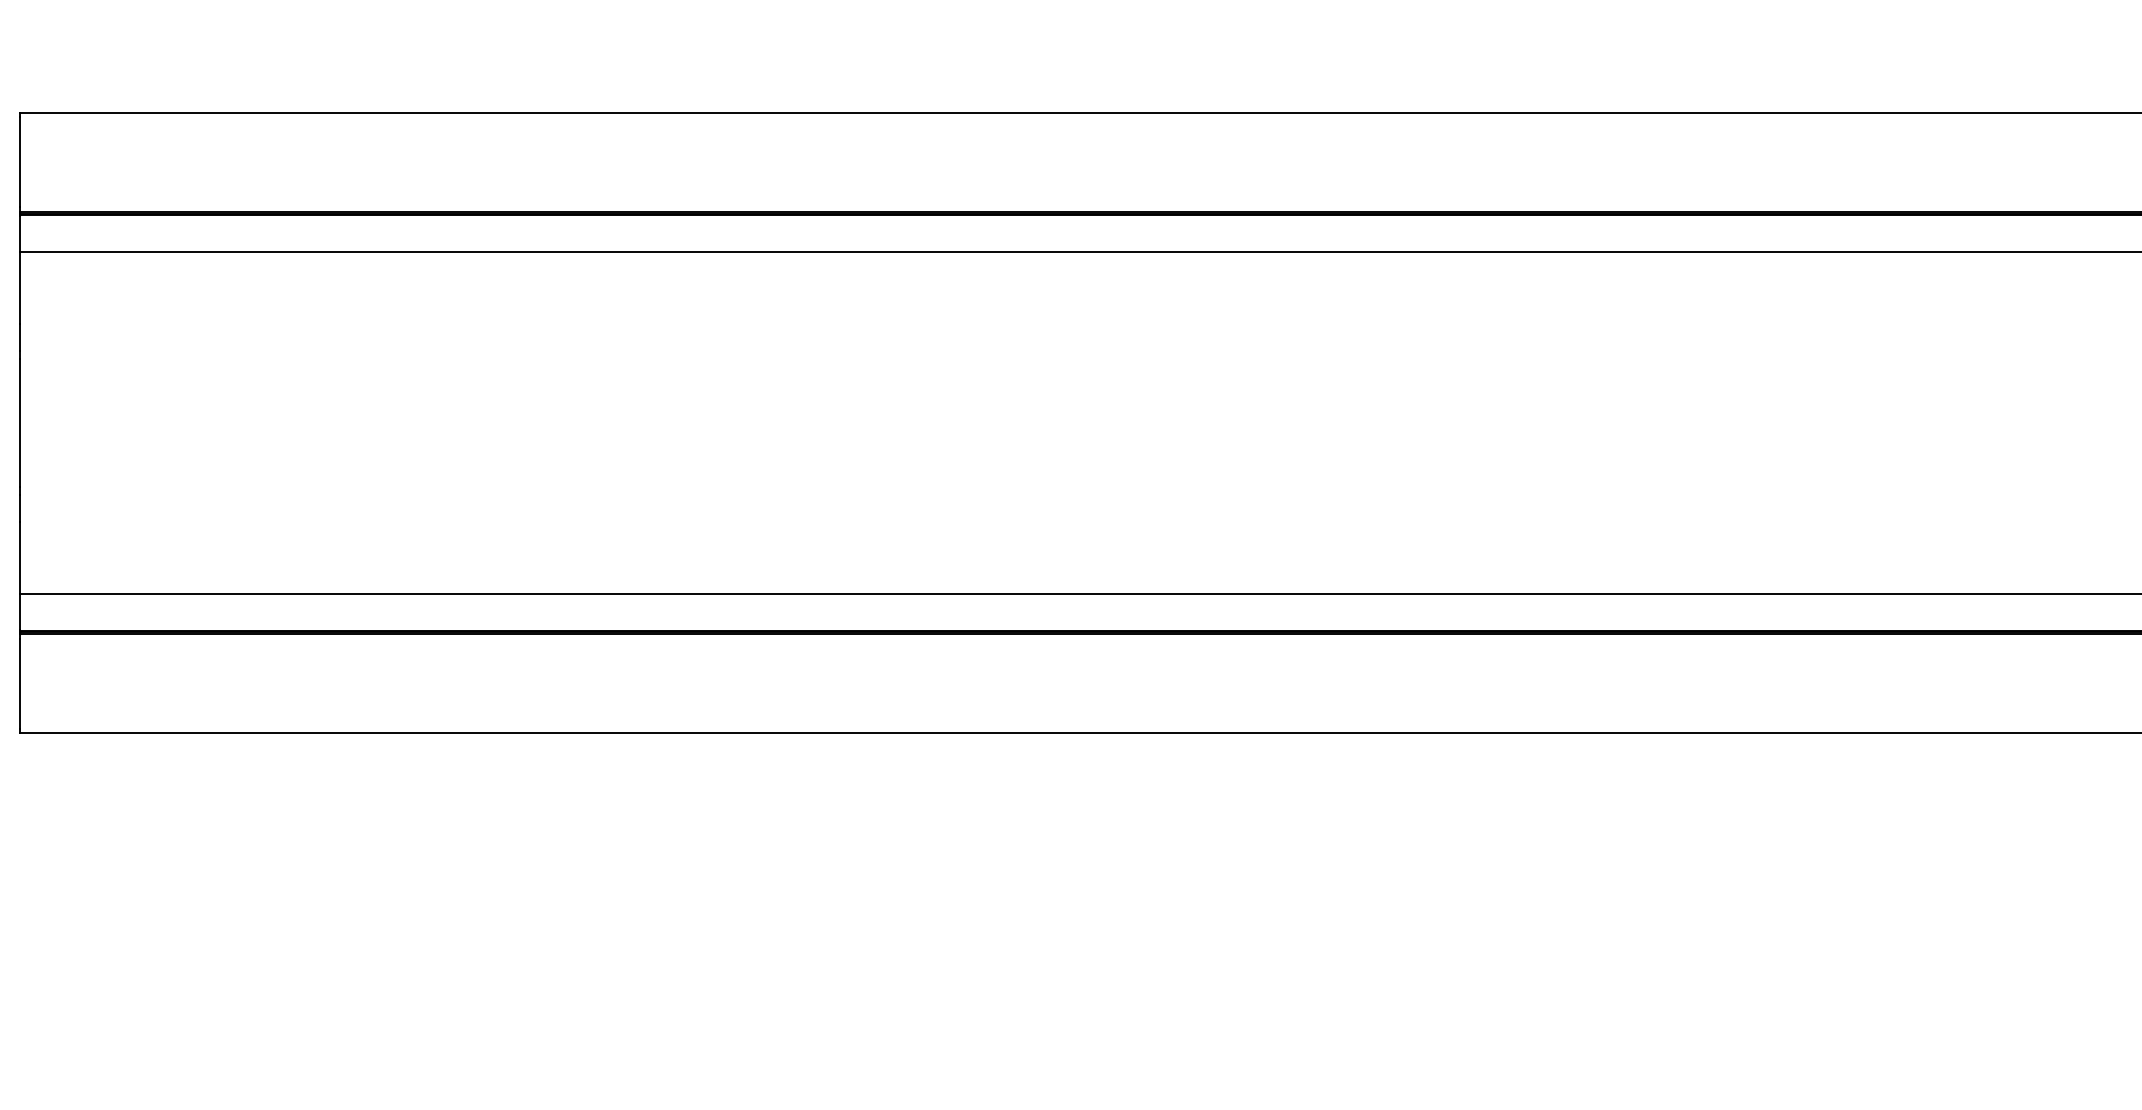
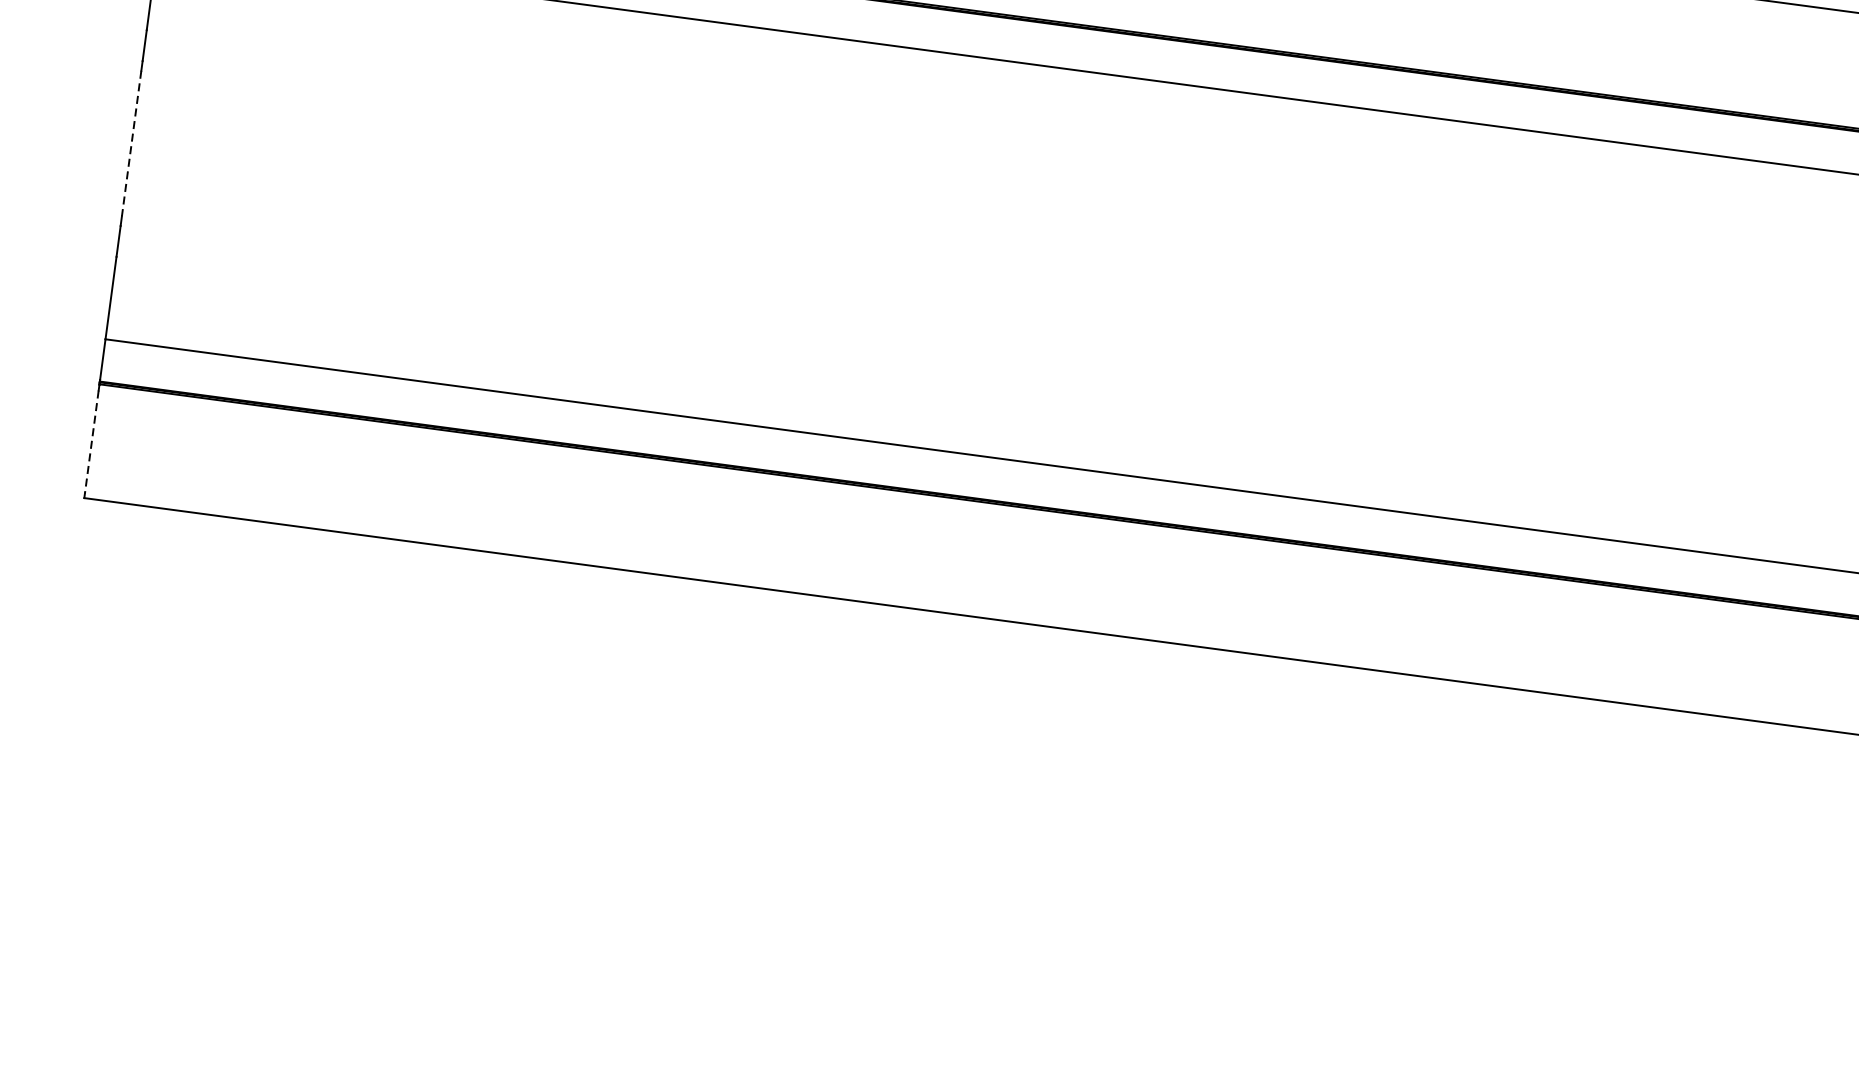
line: (20, 423) -> (131, 144), solid -> dashed
line: (20, 684) -> (91, 442), solid -> dashed

